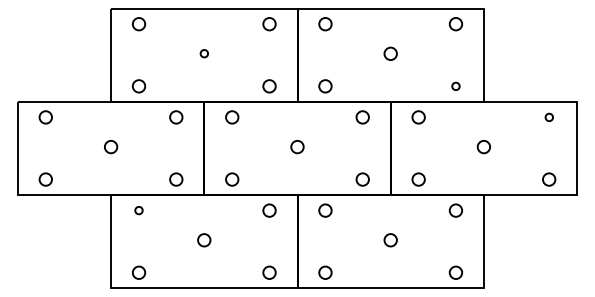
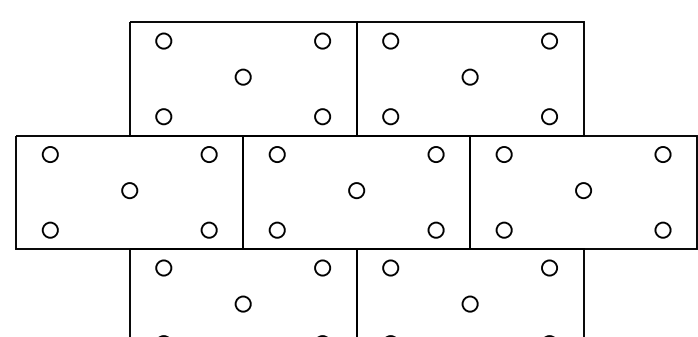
circle: (204, 53) -> (243, 76), size x1.67
circle: (455, 86) -> (548, 116), size x1.67
circle: (549, 117) -> (663, 154), size x1.67
circle: (138, 210) -> (163, 267), size x1.67

